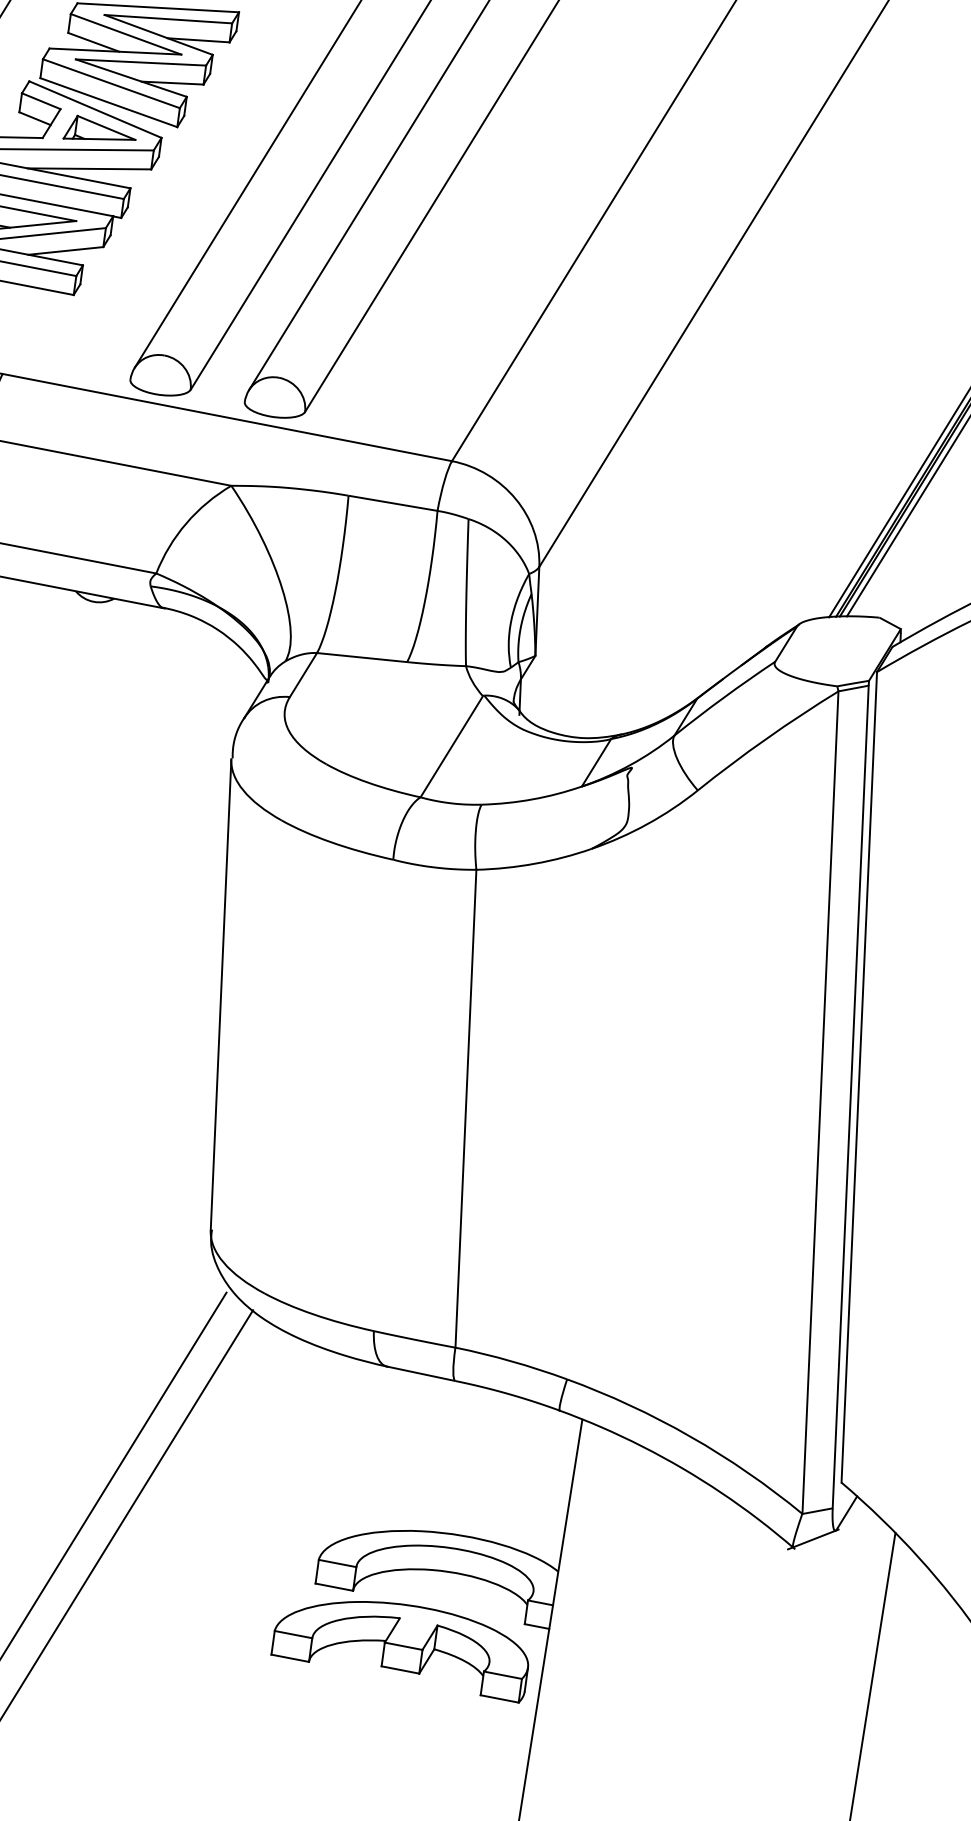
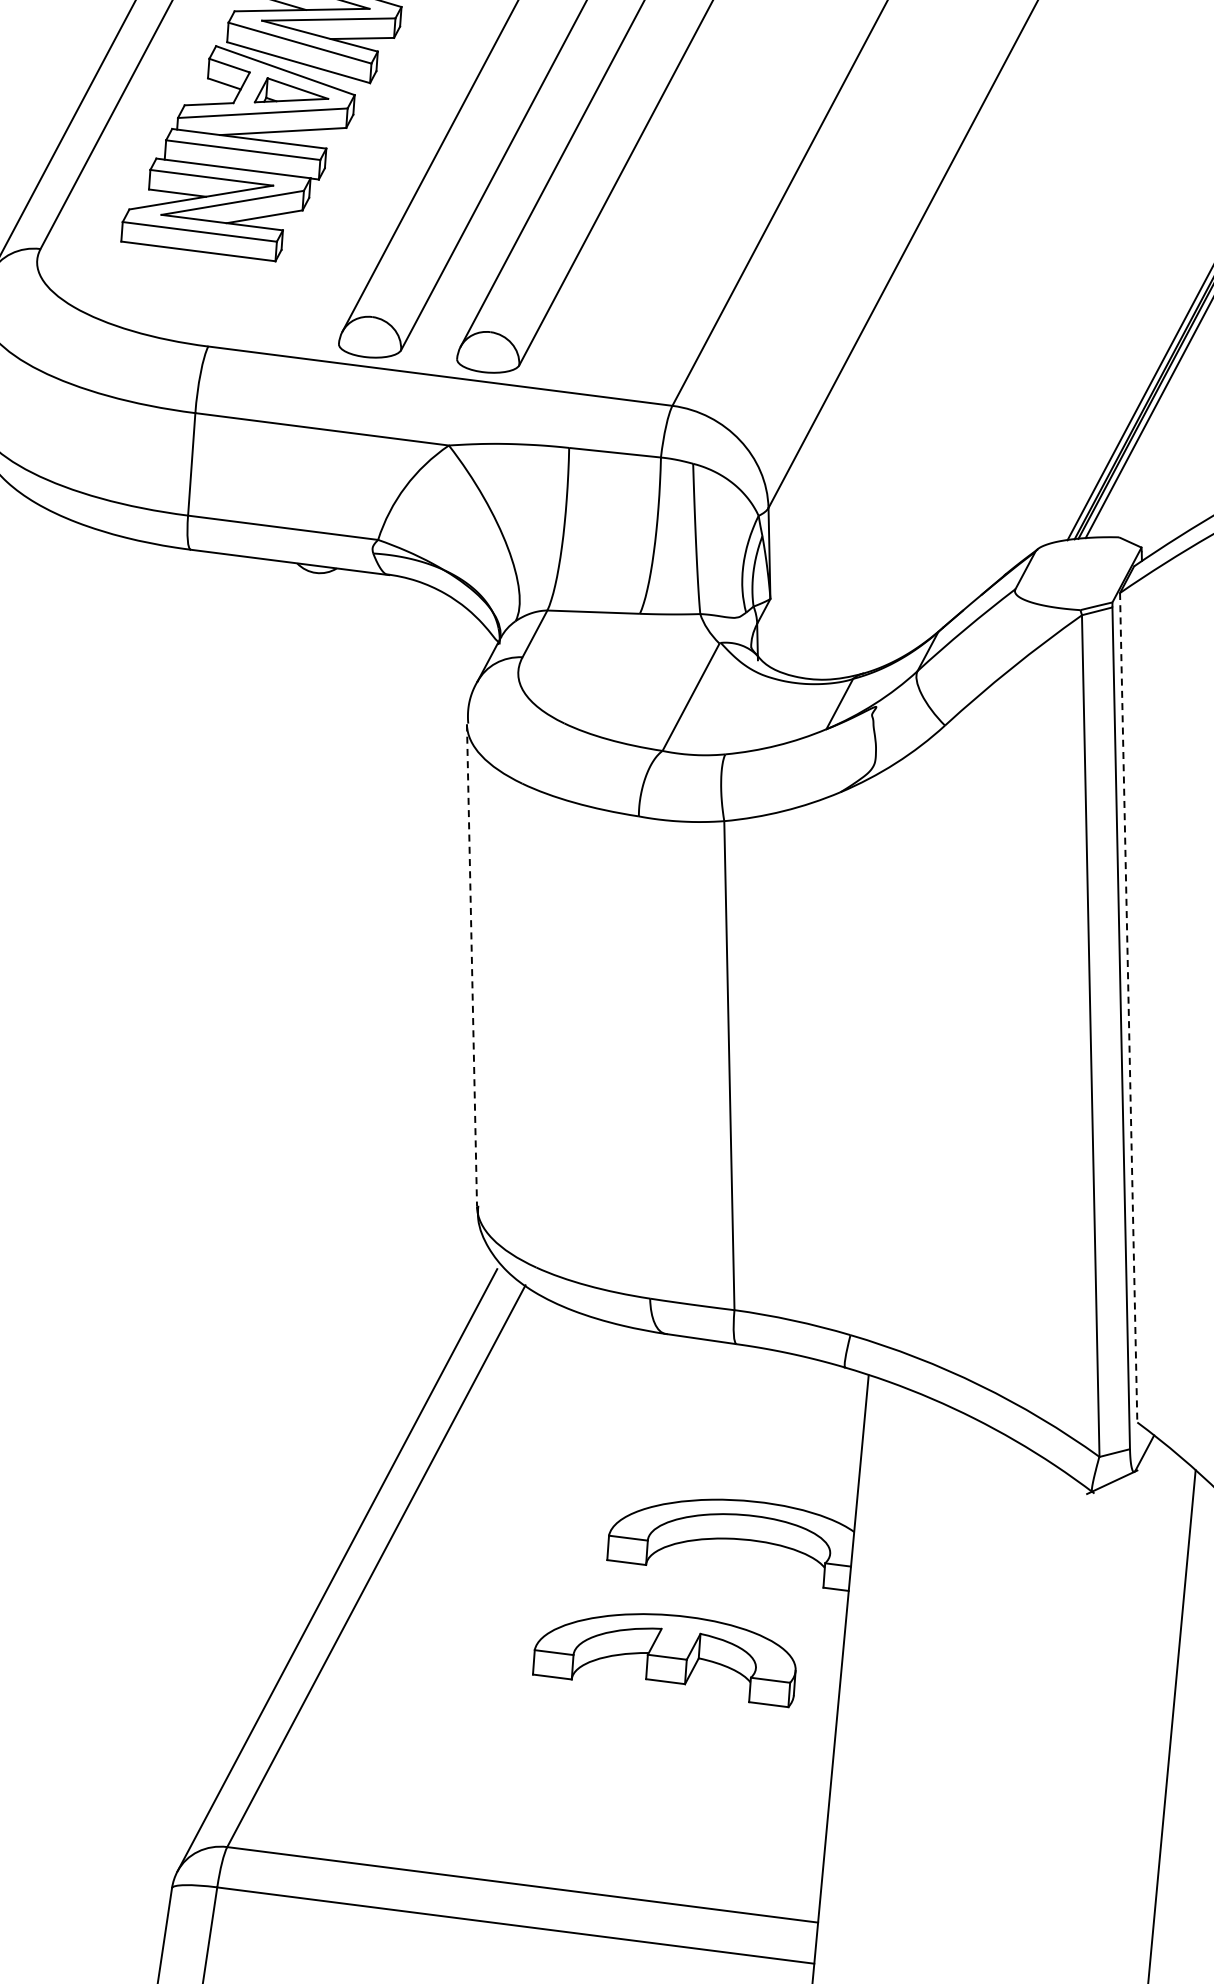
line: (221, 994) -> (472, 965), solid -> dashed
line: (859, 1077) -> (1128, 1007), solid -> dashed
part: (400, 1649) -> (664, 1660), moved

